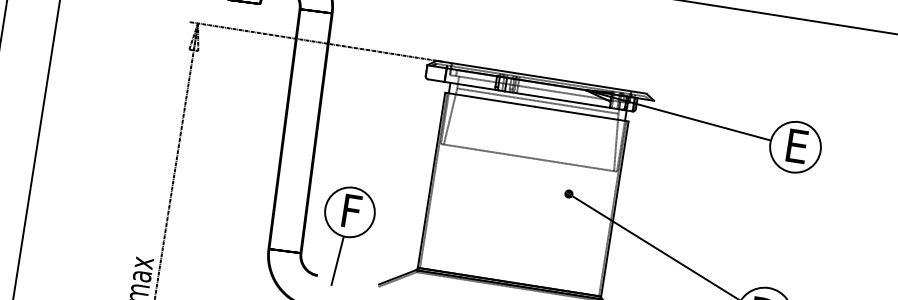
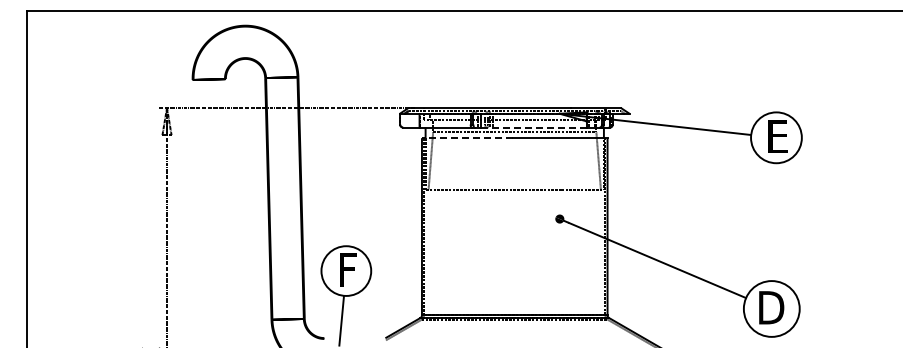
line: (558, 99) -> (534, 127), solid -> dashed
line: (490, 100) -> (467, 138), solid -> dashed

